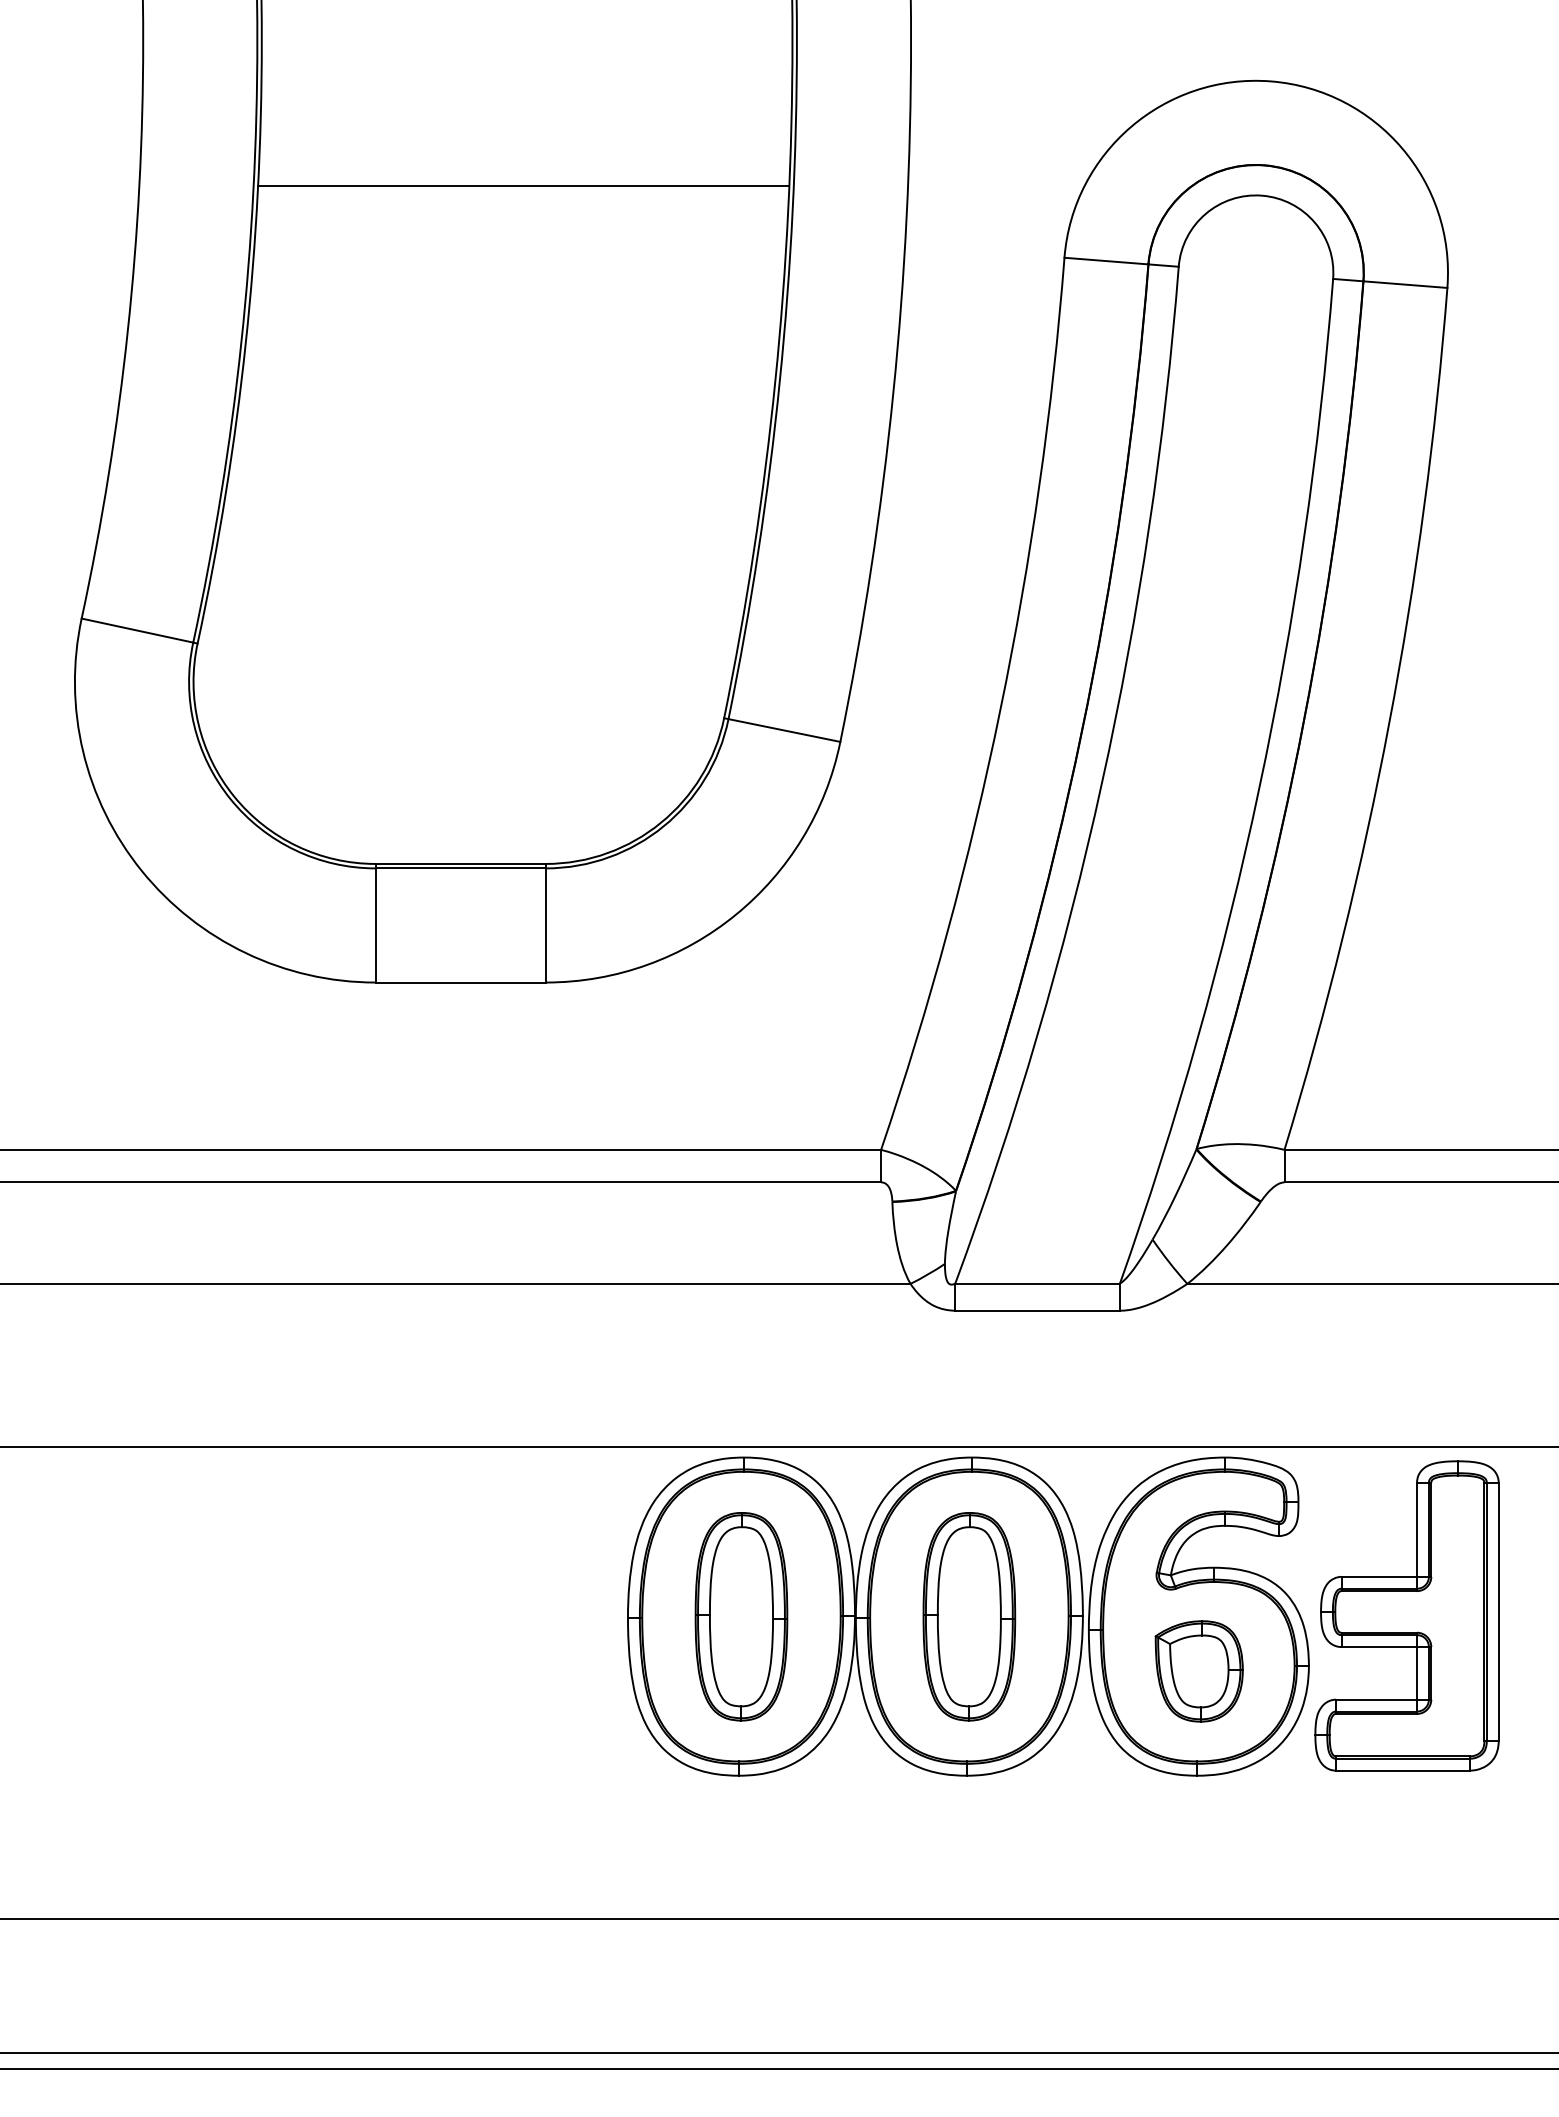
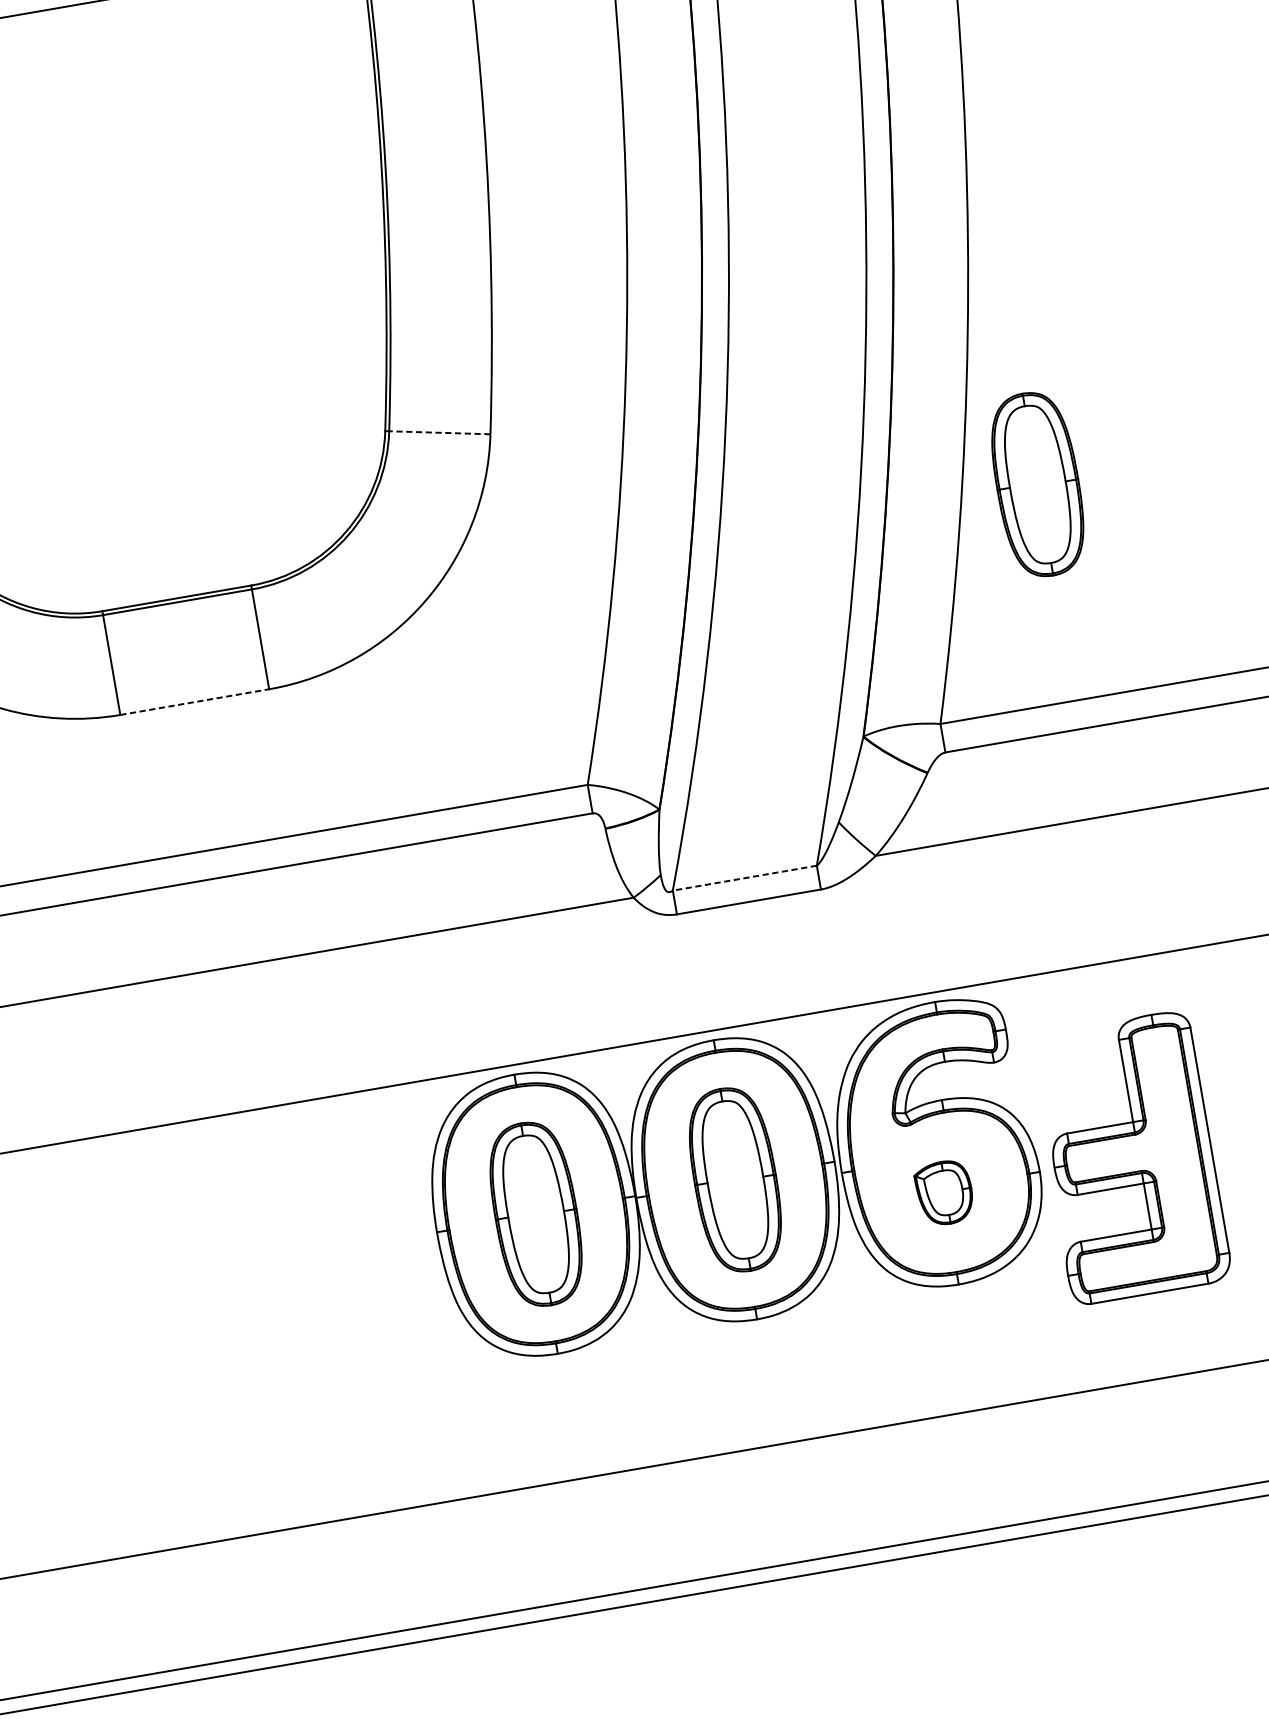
line: (783, 730) -> (439, 432), solid -> dashed
part: (1438, 902) -> (1037, 484), added
line: (461, 982) -> (195, 701), solid -> dashed
line: (1037, 1283) -> (744, 878), solid -> dashed
part: (1406, 1615) -> (1129, 1157), moved
part: (1198, 1671) -> (944, 1193), size x0.7

